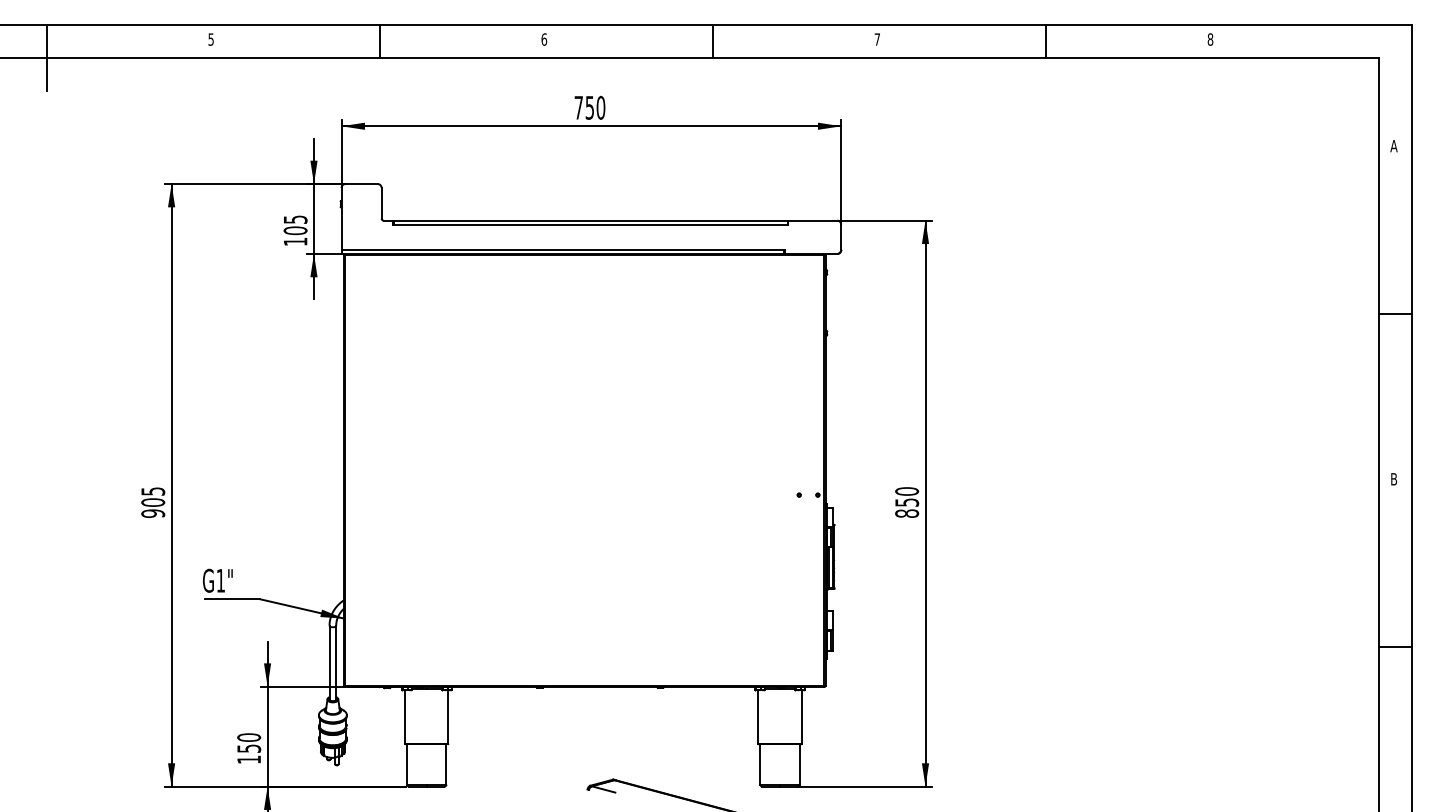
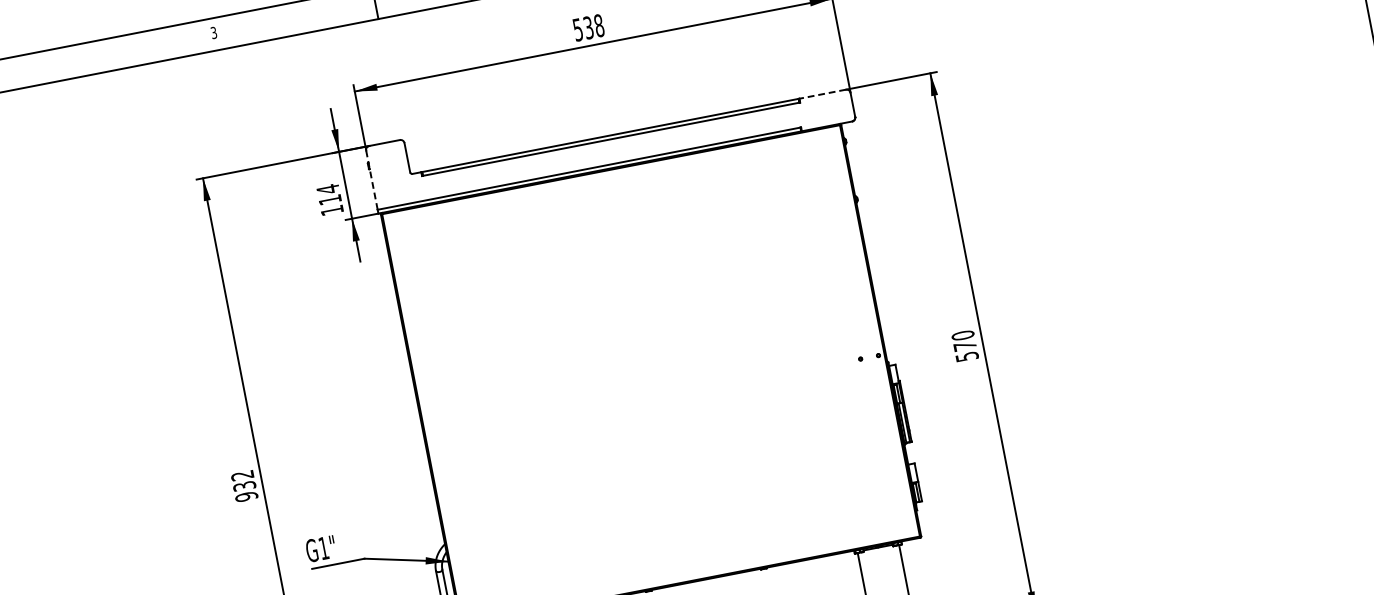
text: (210, 39) -> (213, 32), 5 -> 3
line: (46, 57) -> (59, 80), removed
text: (589, 107) -> (588, 27), 750 -> 538
line: (341, 218) -> (371, 179), solid -> dashed
line: (812, 220) -> (822, 94), solid -> dashed
text: (295, 225) -> (329, 194), 105 -> 114
text: (153, 496) -> (243, 480), 905 -> 932
text: (907, 507) -> (966, 350), 850 -> 570

